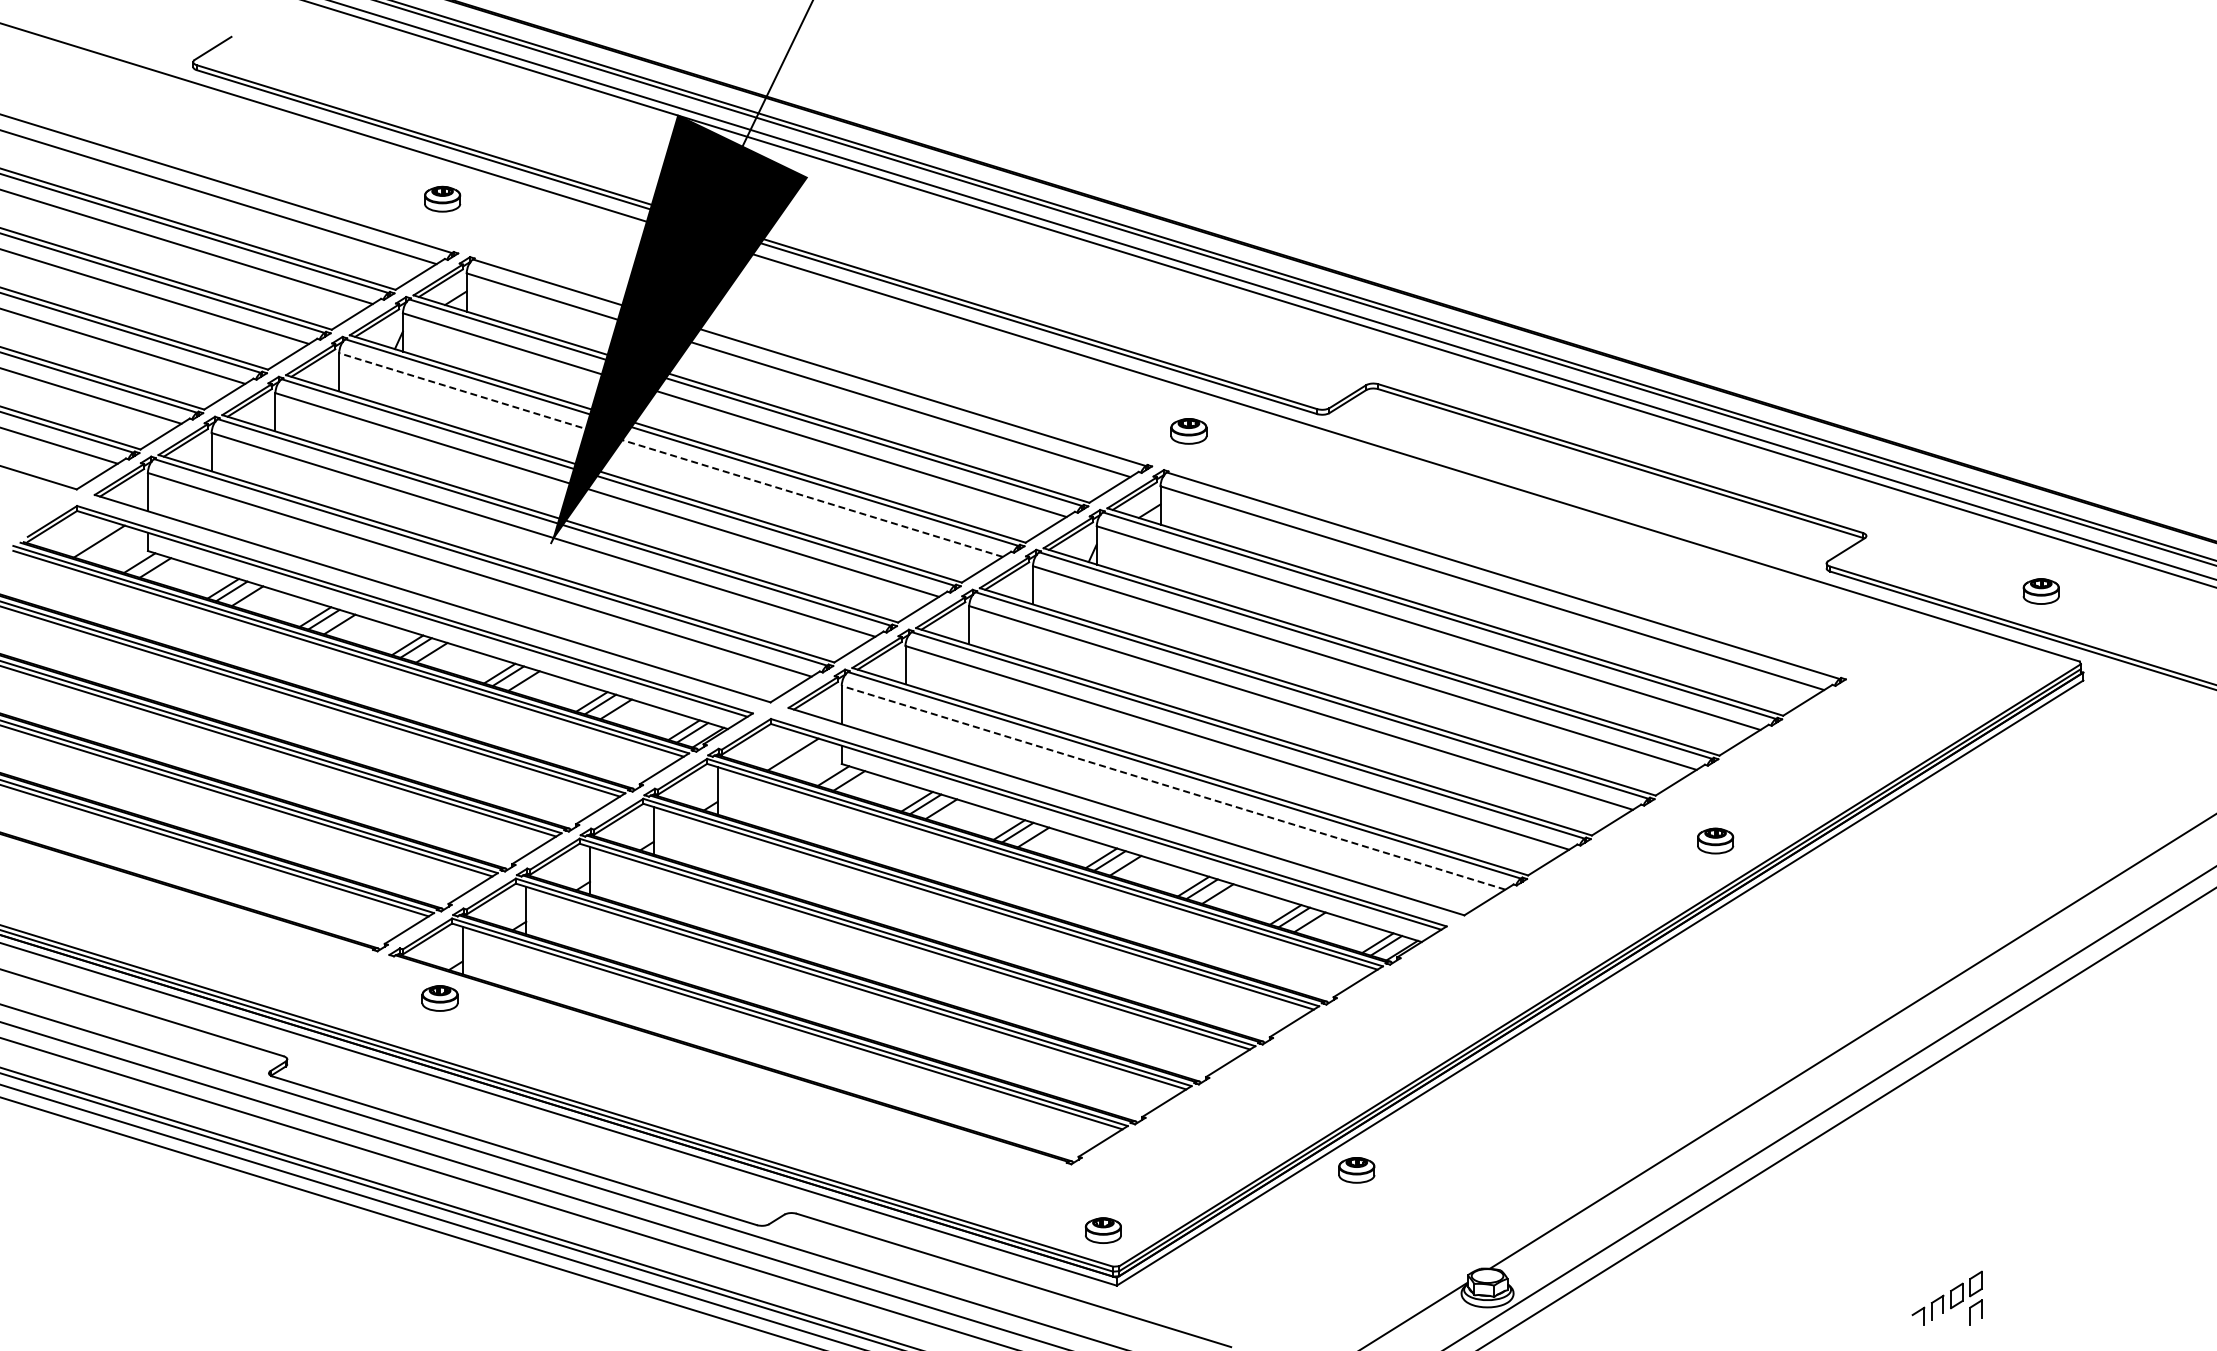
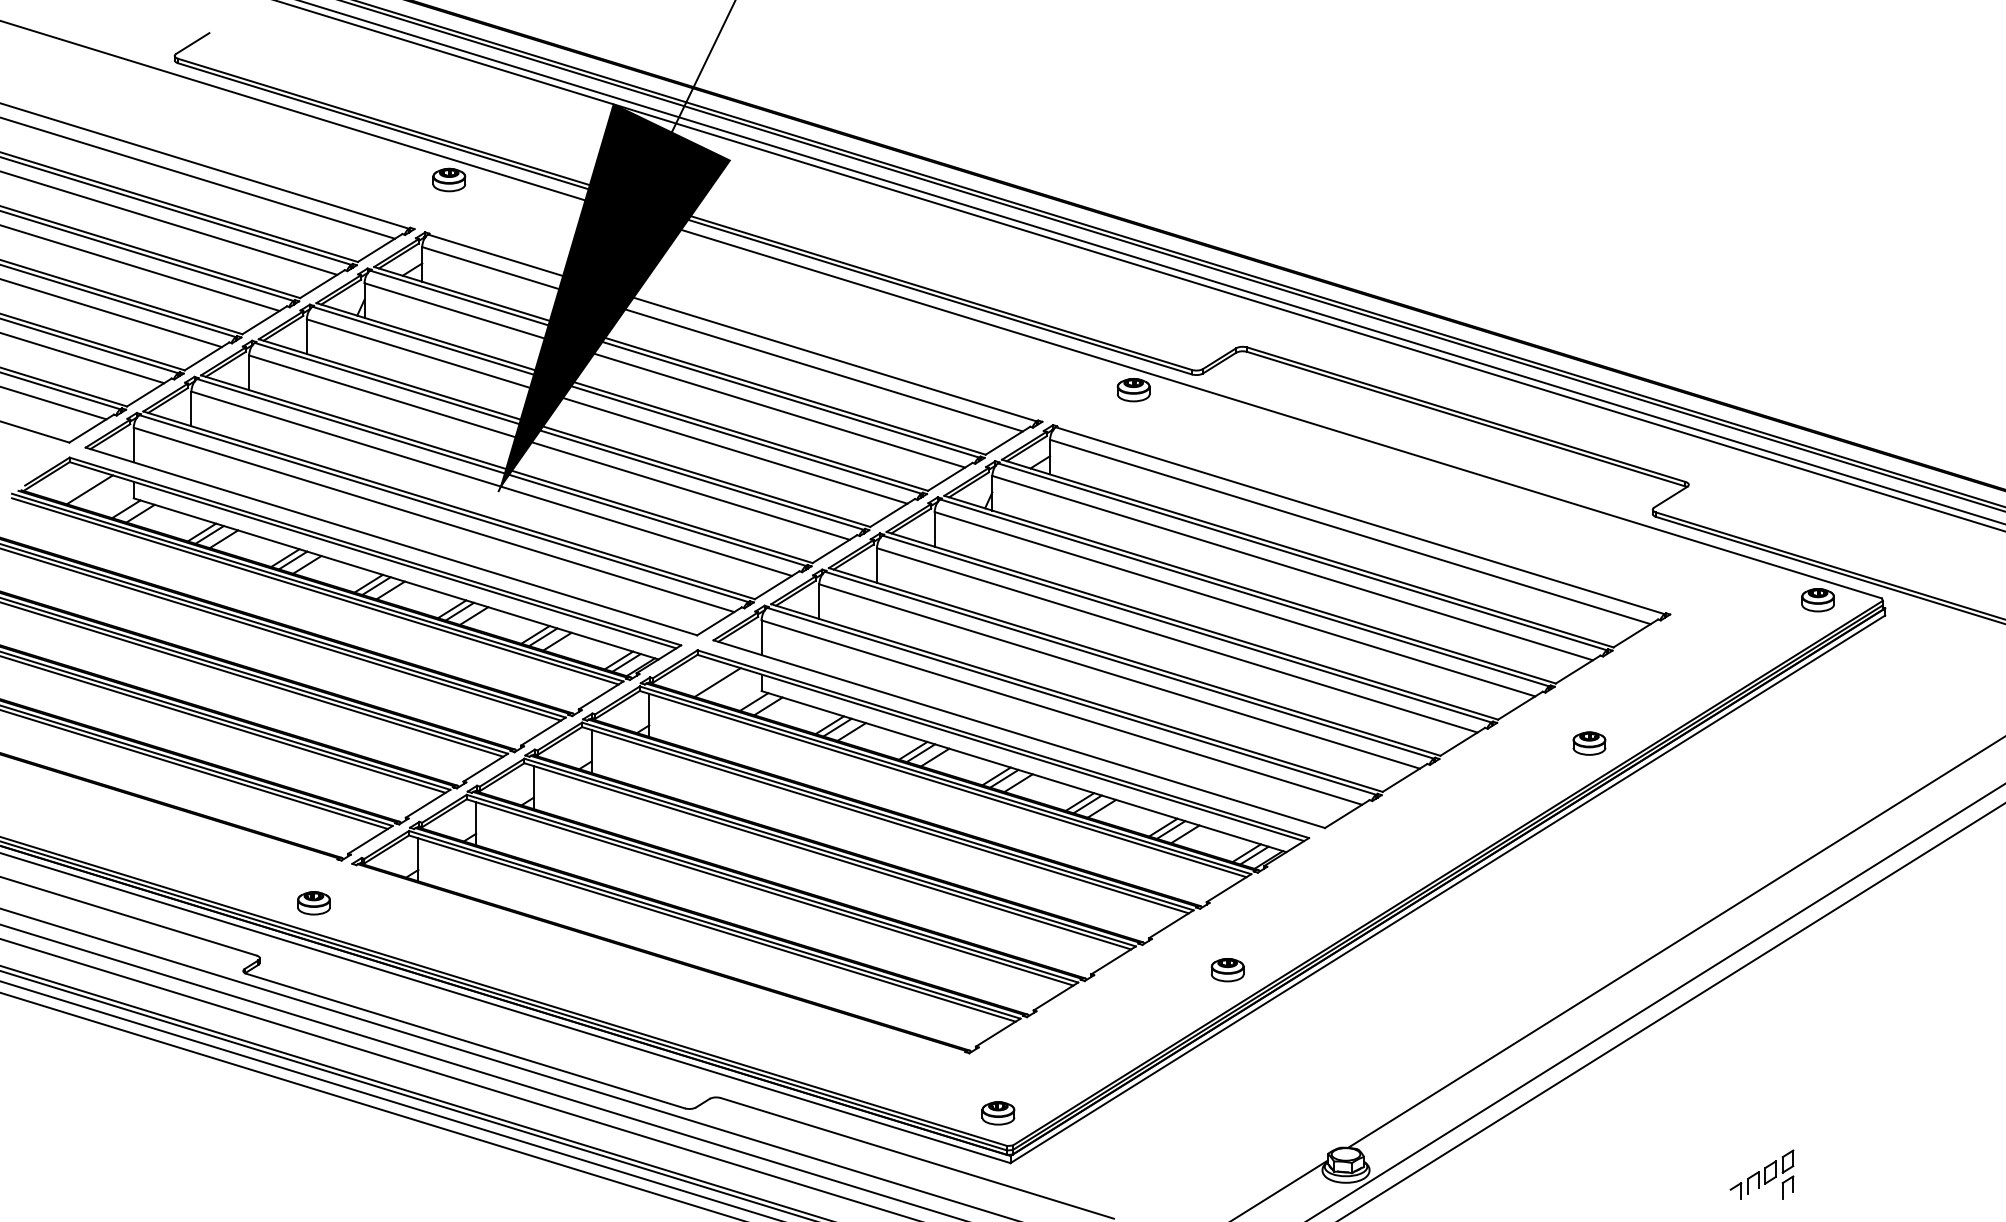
part: (442, 198) -> (449, 179), moved
part: (1188, 431) -> (1133, 390), moved
line: (670, 454) -> (606, 411), dashed -> solid
part: (2040, 591) -> (1817, 600), moved
line: (1173, 787) -> (1061, 712), dashed -> solid
part: (1715, 840) -> (1589, 743), moved
part: (439, 998) -> (313, 903), moved
part: (1356, 1170) -> (1227, 970), moved

